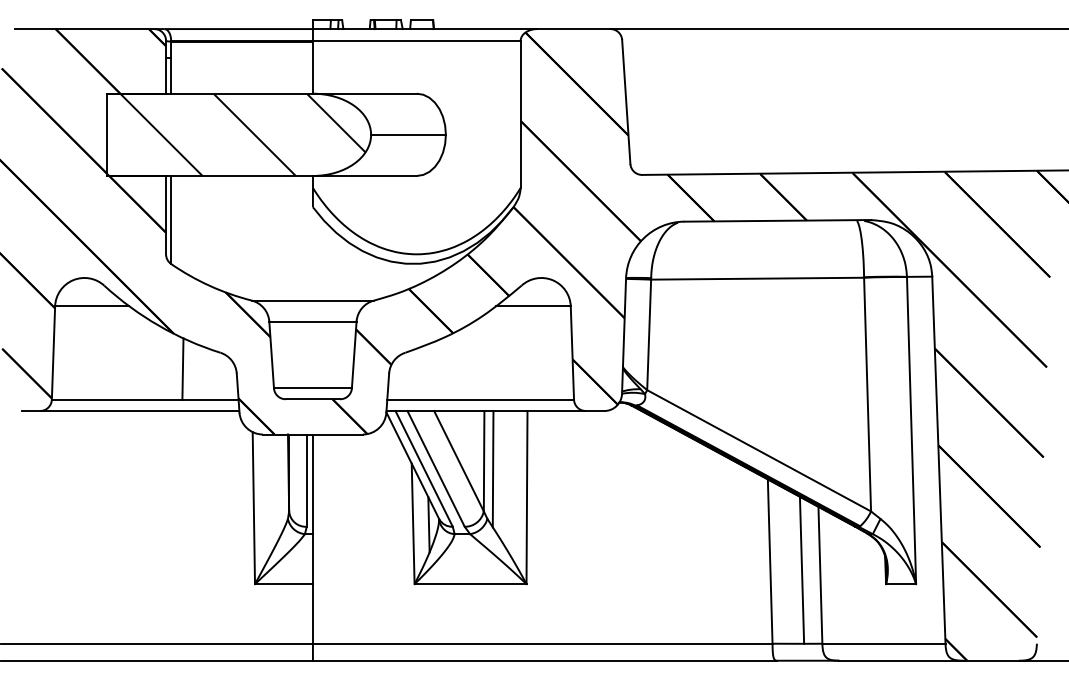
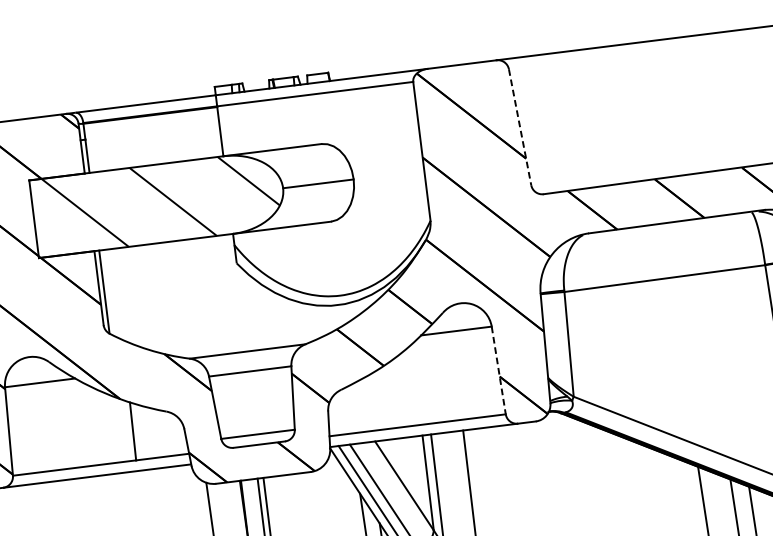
line: (626, 102) -> (520, 127), solid -> dashed
line: (572, 353) -> (498, 370), solid -> dashed

